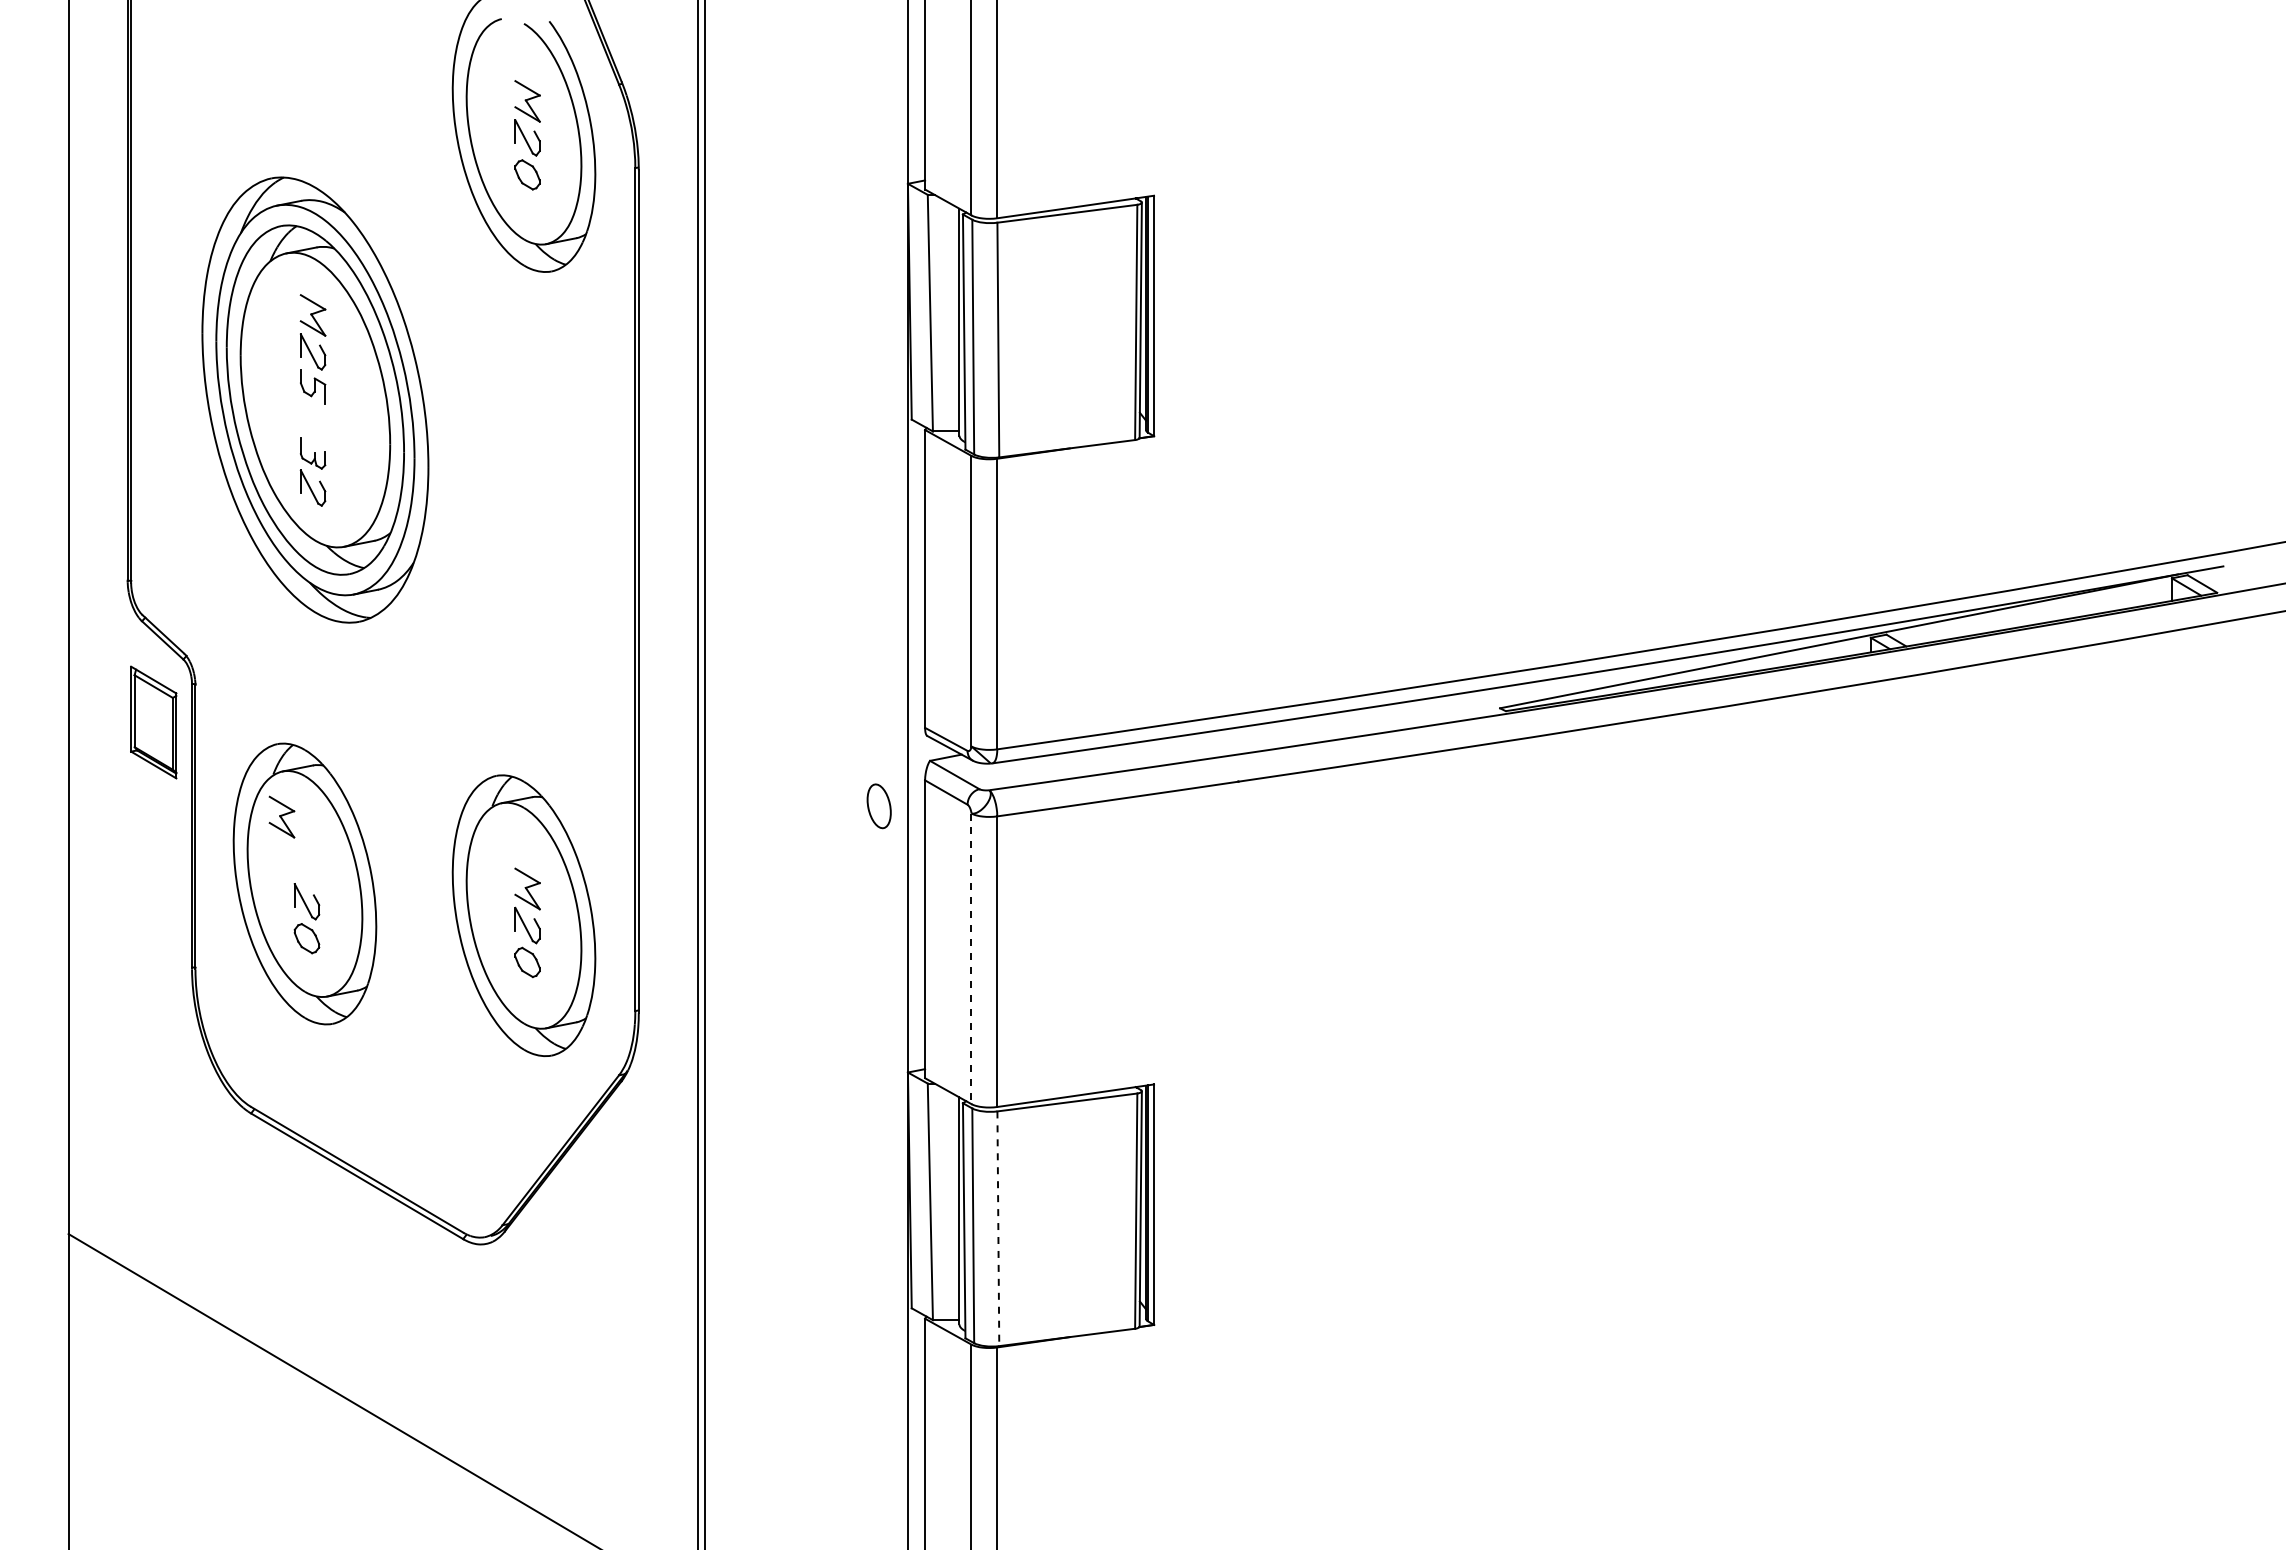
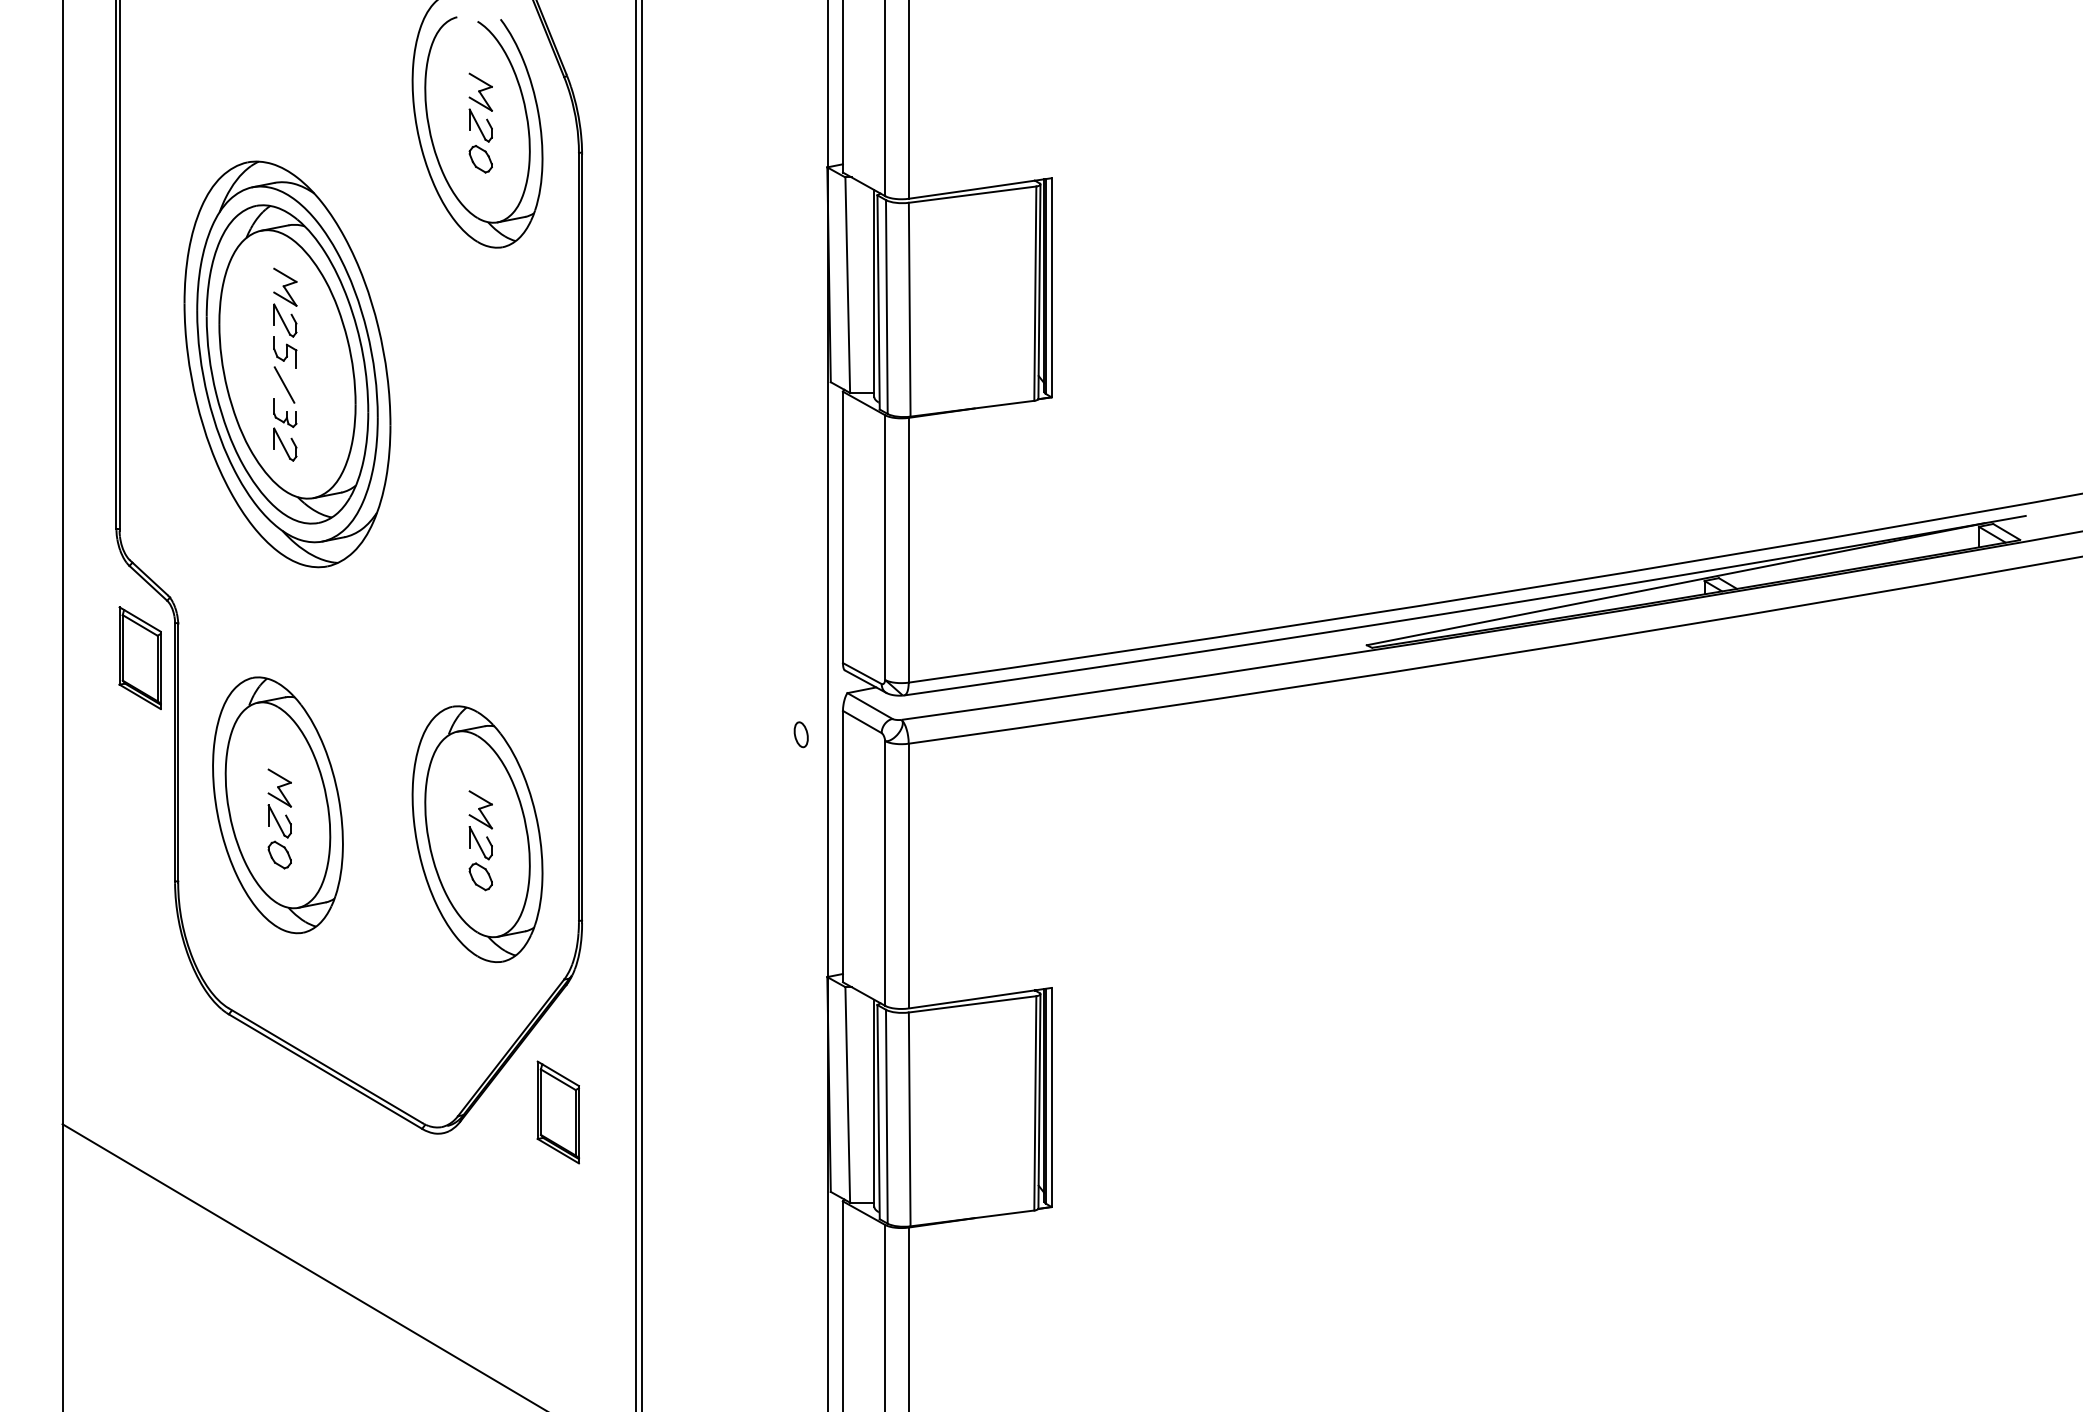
line: (311, 422) -> (283, 384), added
part: (879, 806) -> (801, 734), size x0.62
part: (281, 816) -> (279, 787), moved
line: (971, 959) -> (885, 874), dashed -> solid
part: (612, 1221) -> (558, 1112), added
line: (998, 1229) -> (909, 1120), dashed -> solid

